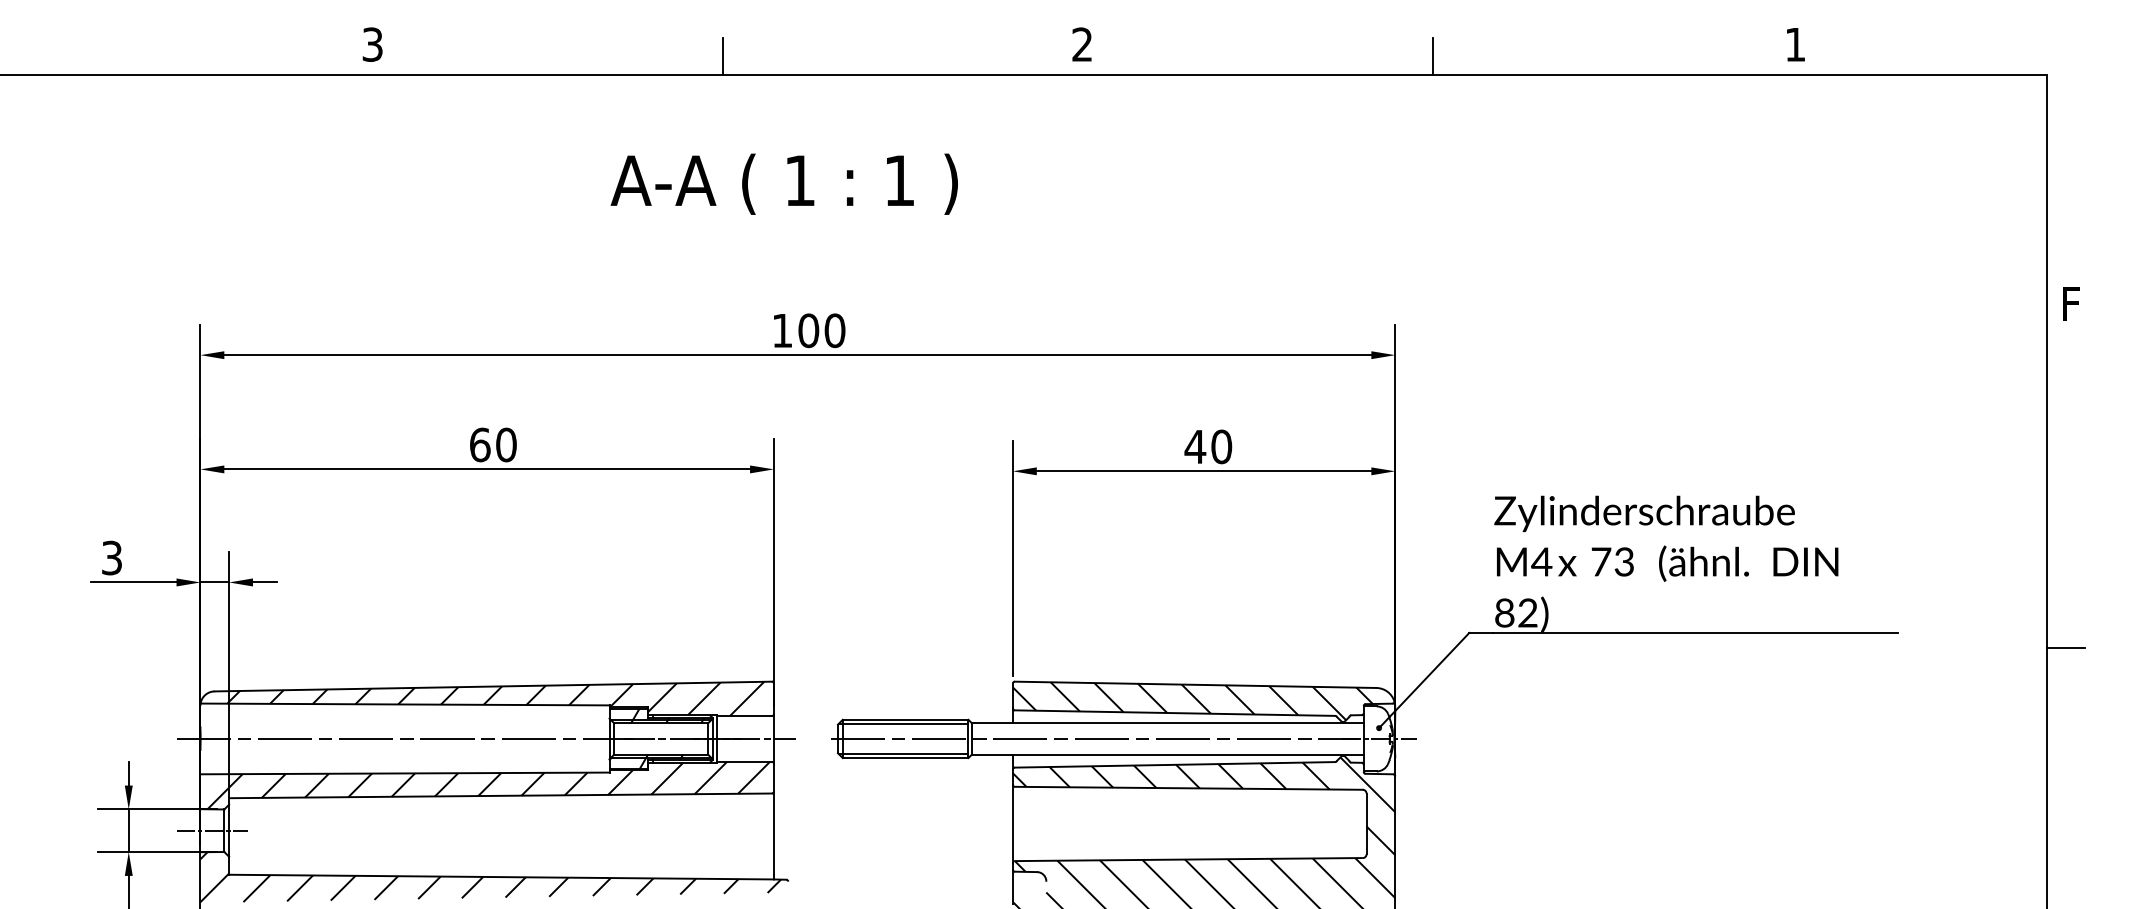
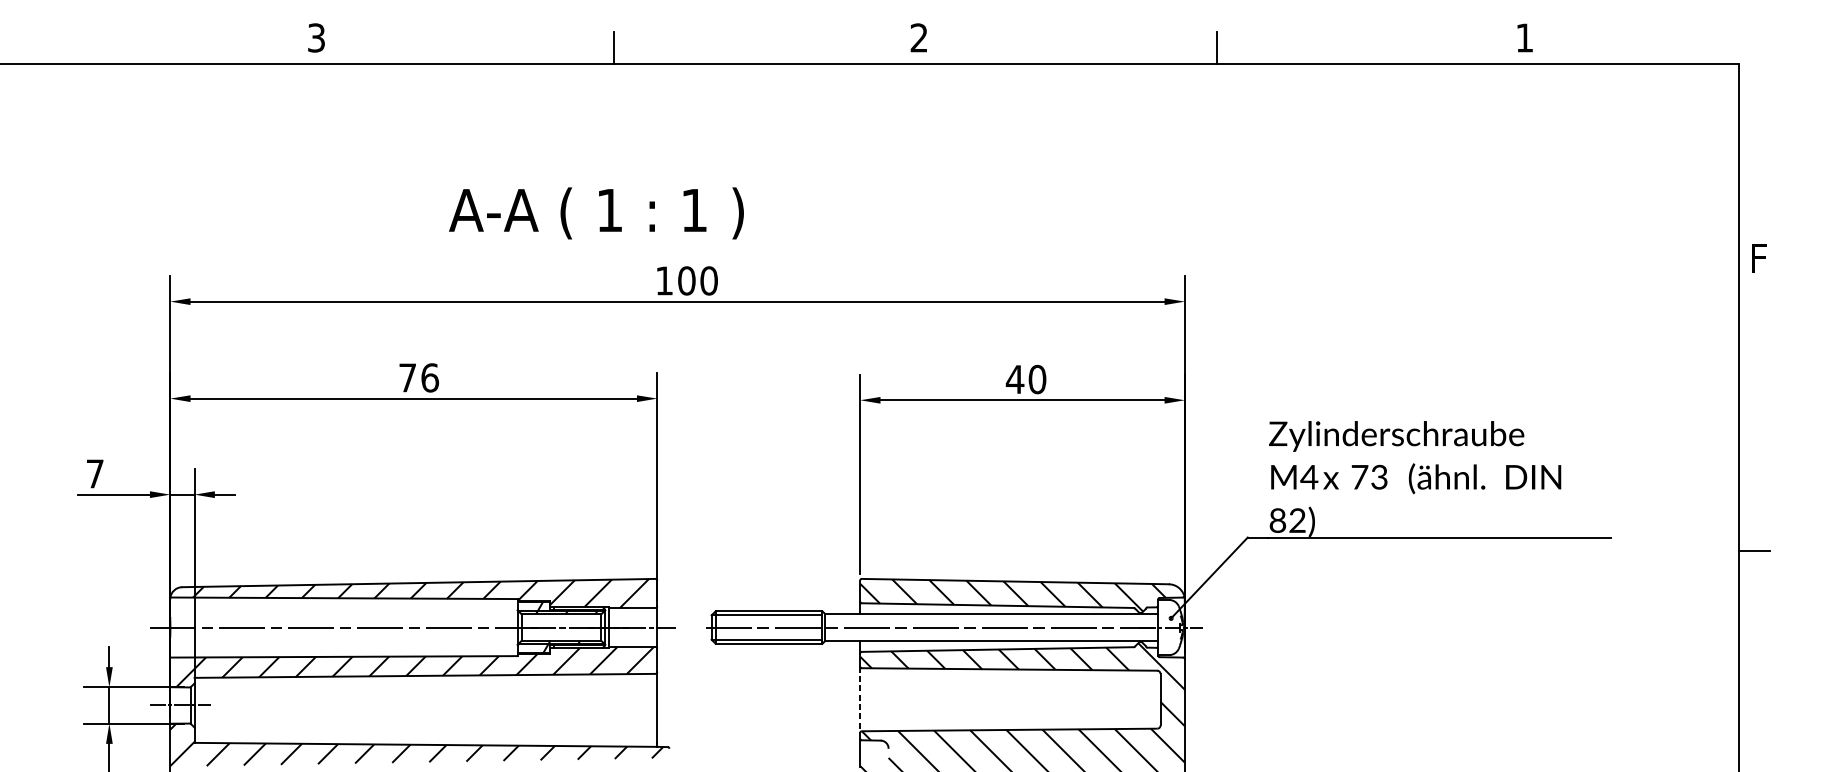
text: (783, 183) -> (595, 212), moved
text: (493, 444) -> (419, 377), 60 -> 76
text: (111, 557) -> (94, 473), 3 -> 7
line: (1012, 824) -> (859, 700), solid -> dashed

